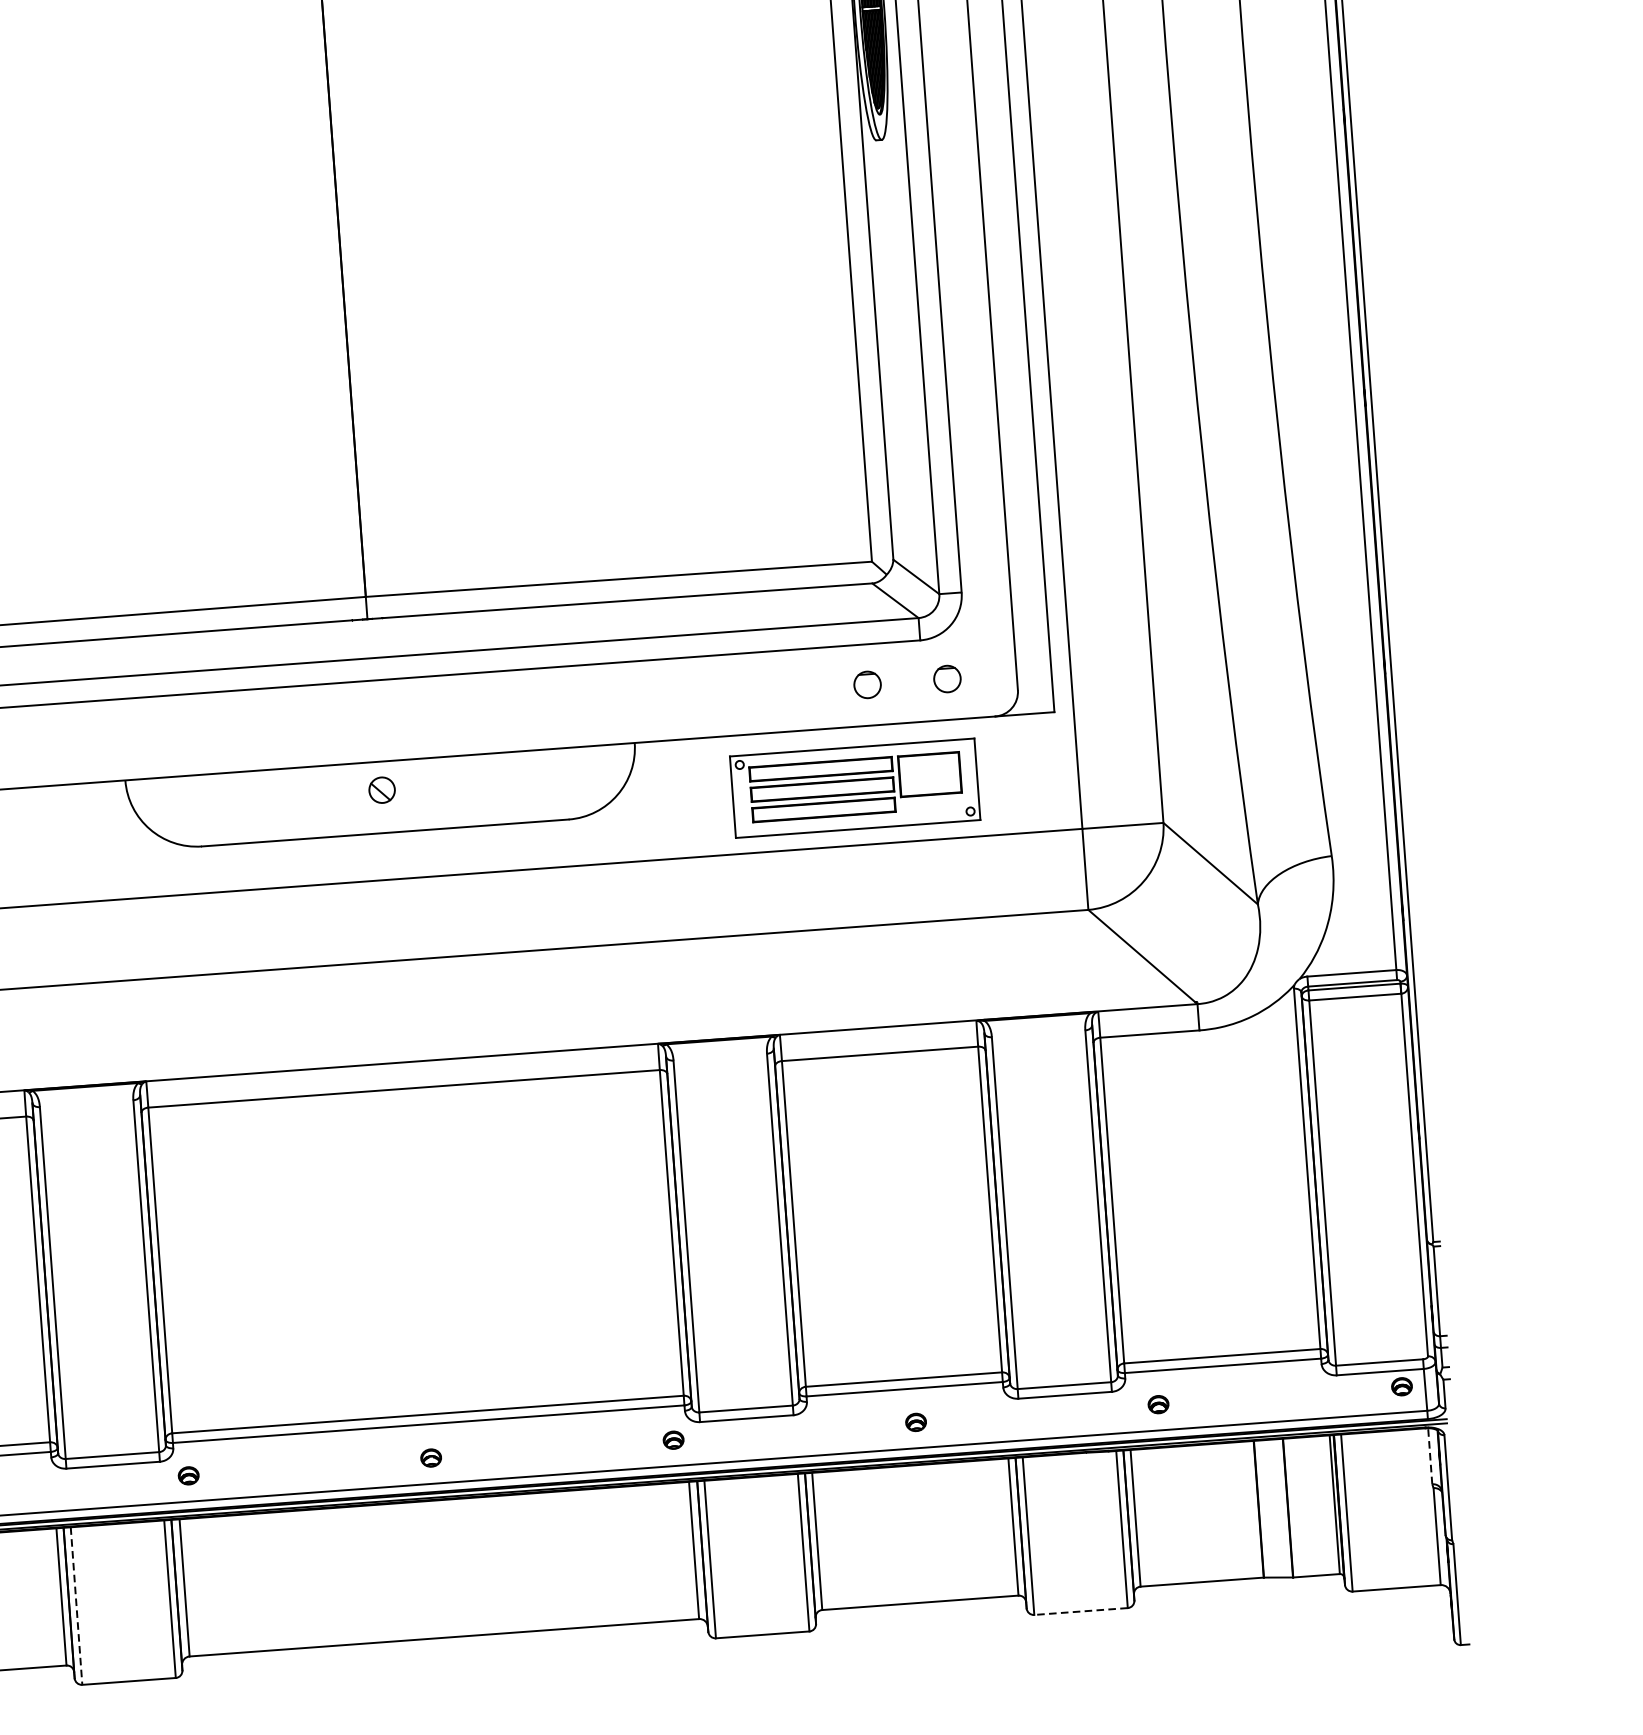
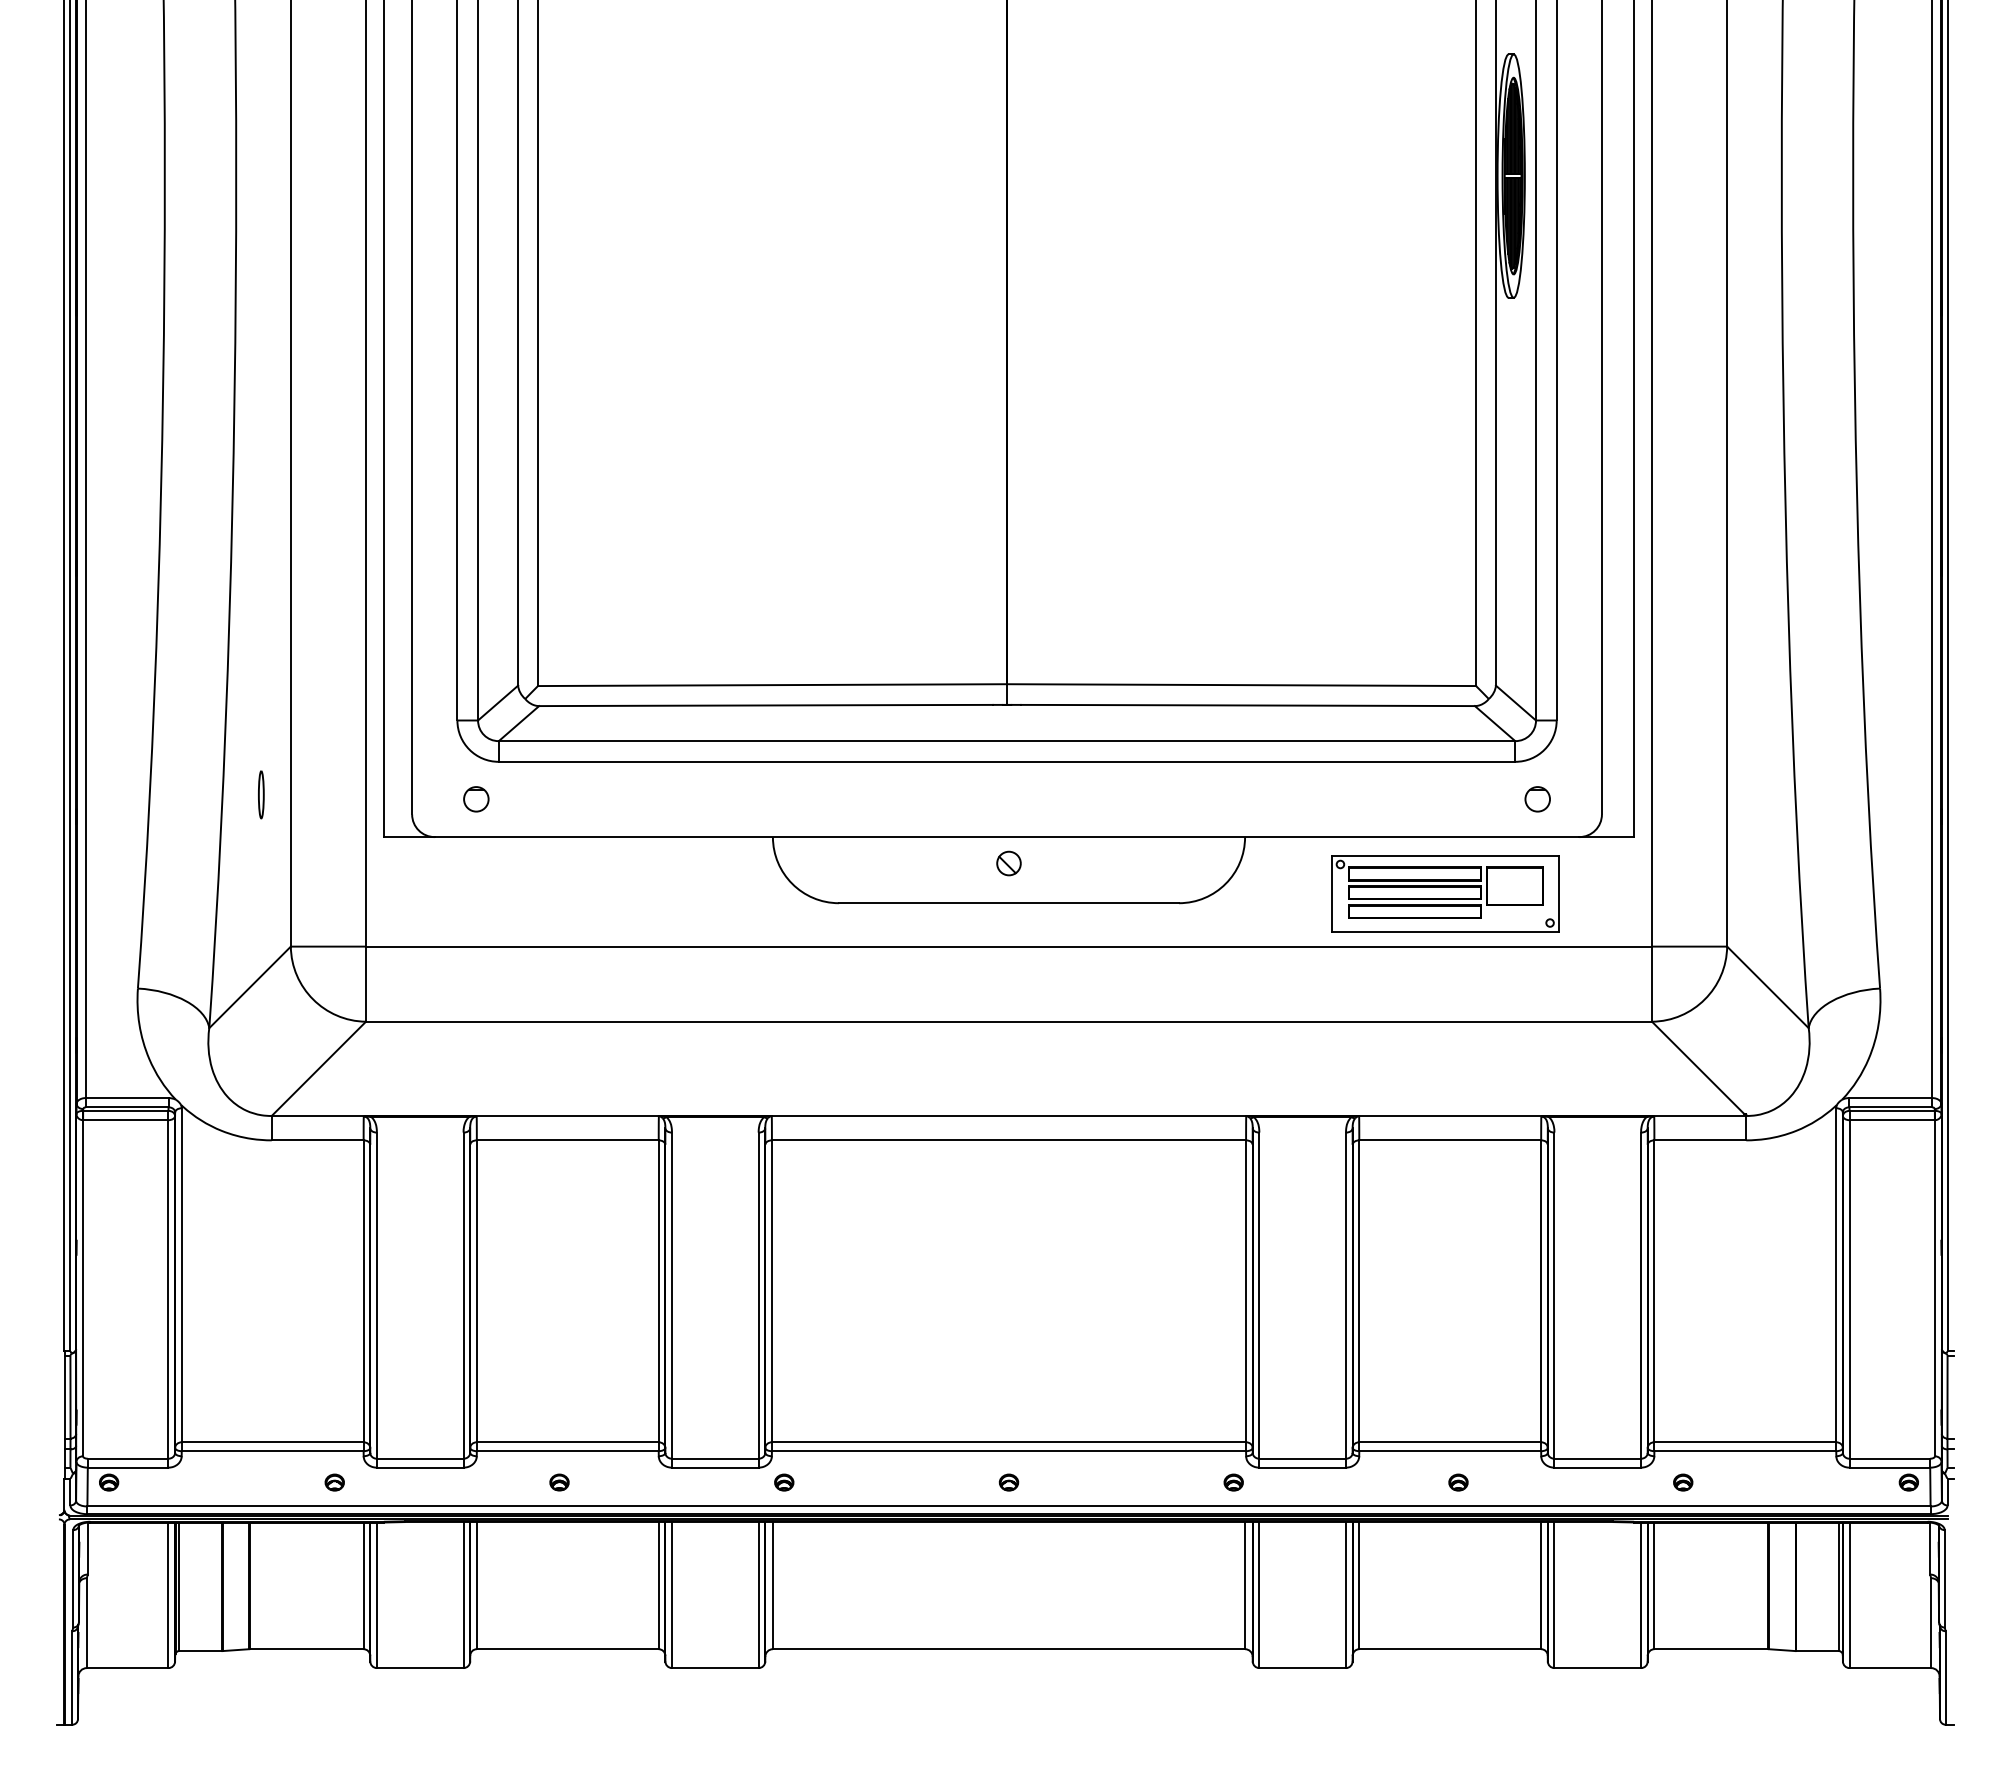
part: (867, 685) -> (1463, 799), removed
line: (1430, 1456) -> (1930, 1548), dashed -> solid
line: (77, 1606) -> (672, 1595), dashed -> solid
line: (1080, 1611) -> (1597, 1668), dashed -> solid

